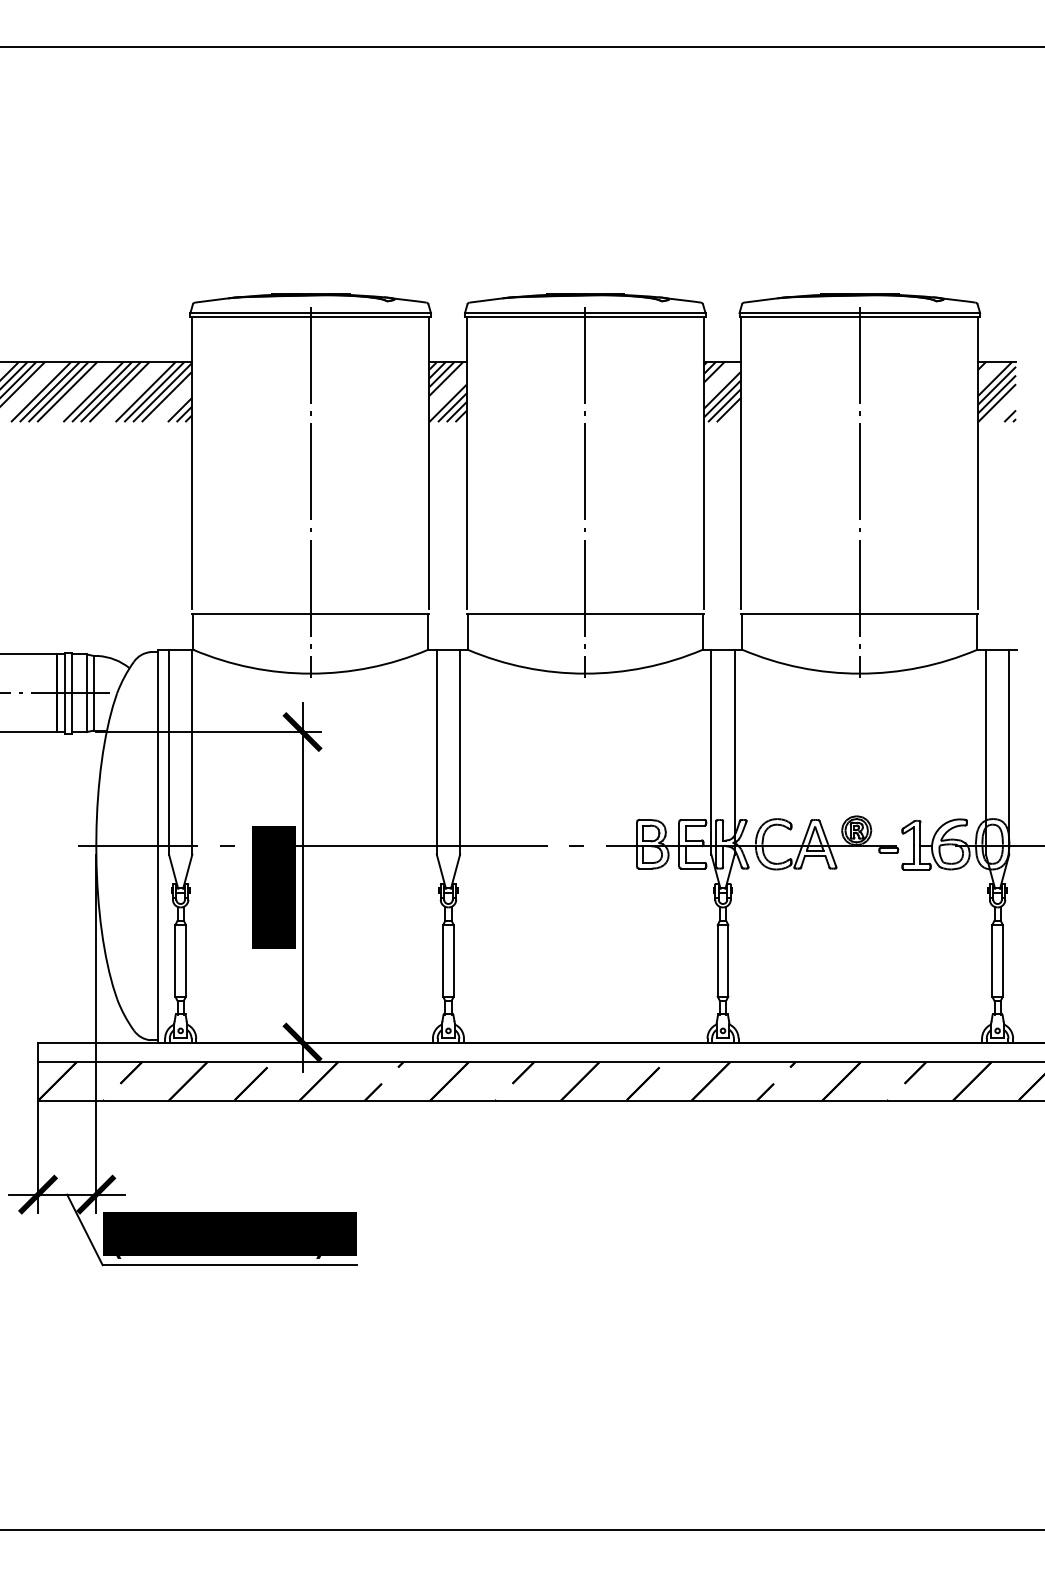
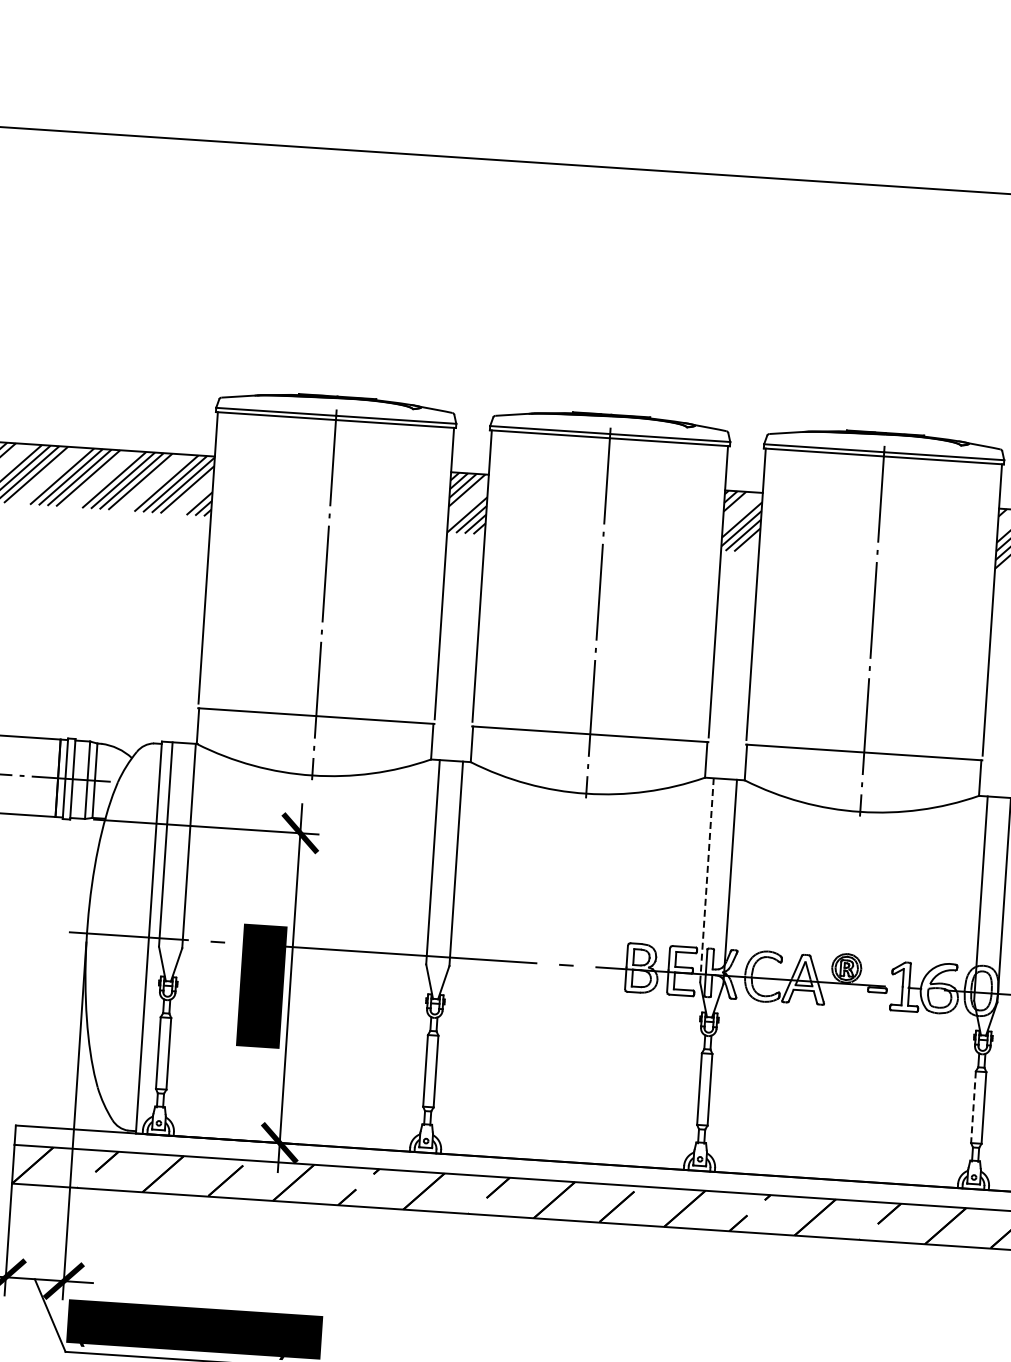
line: (711, 751) -> (707, 879), solid -> dashed
line: (992, 960) -> (973, 1106), solid -> dashed

